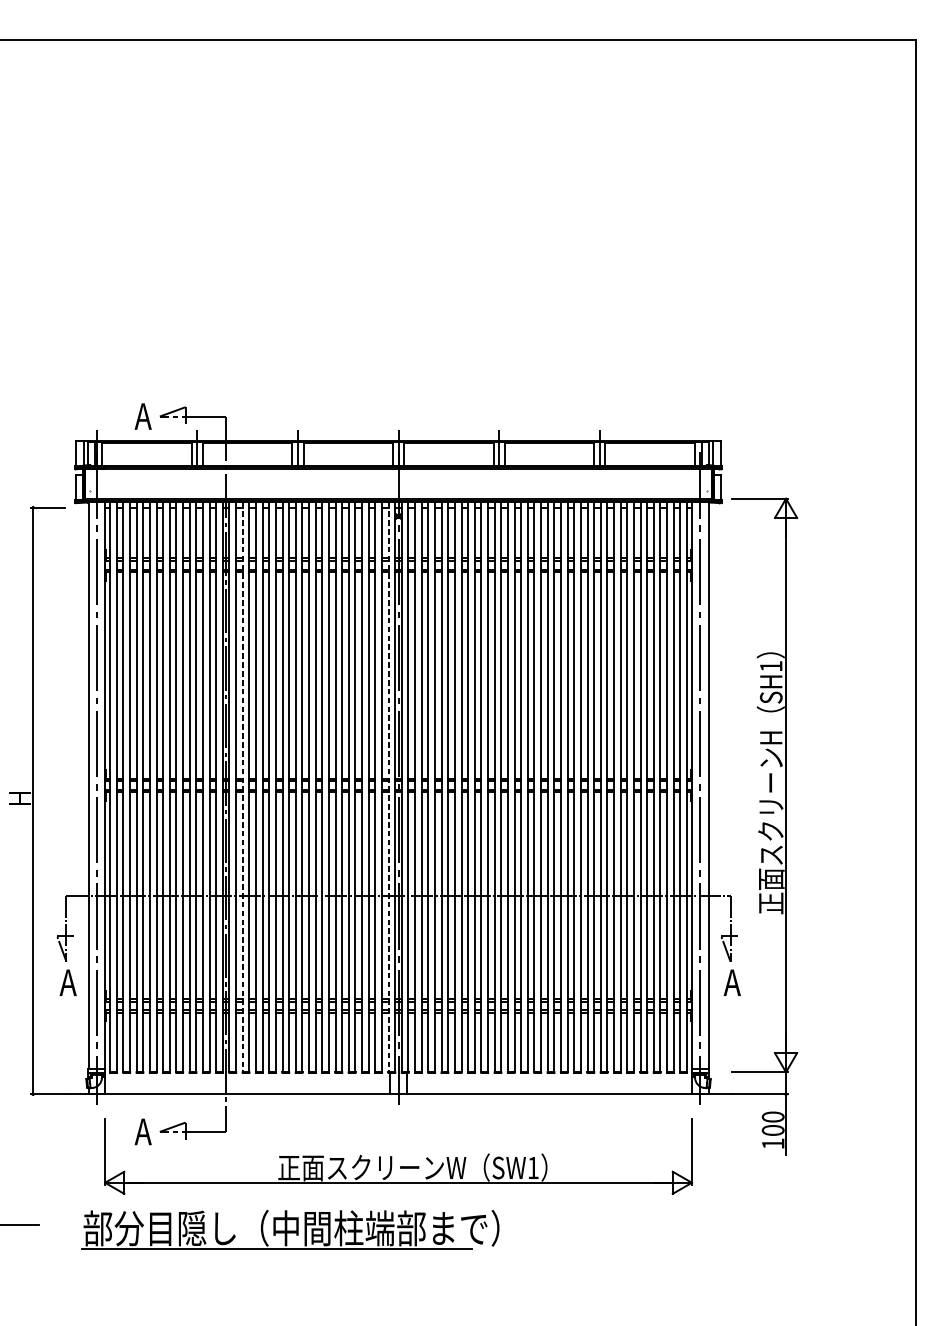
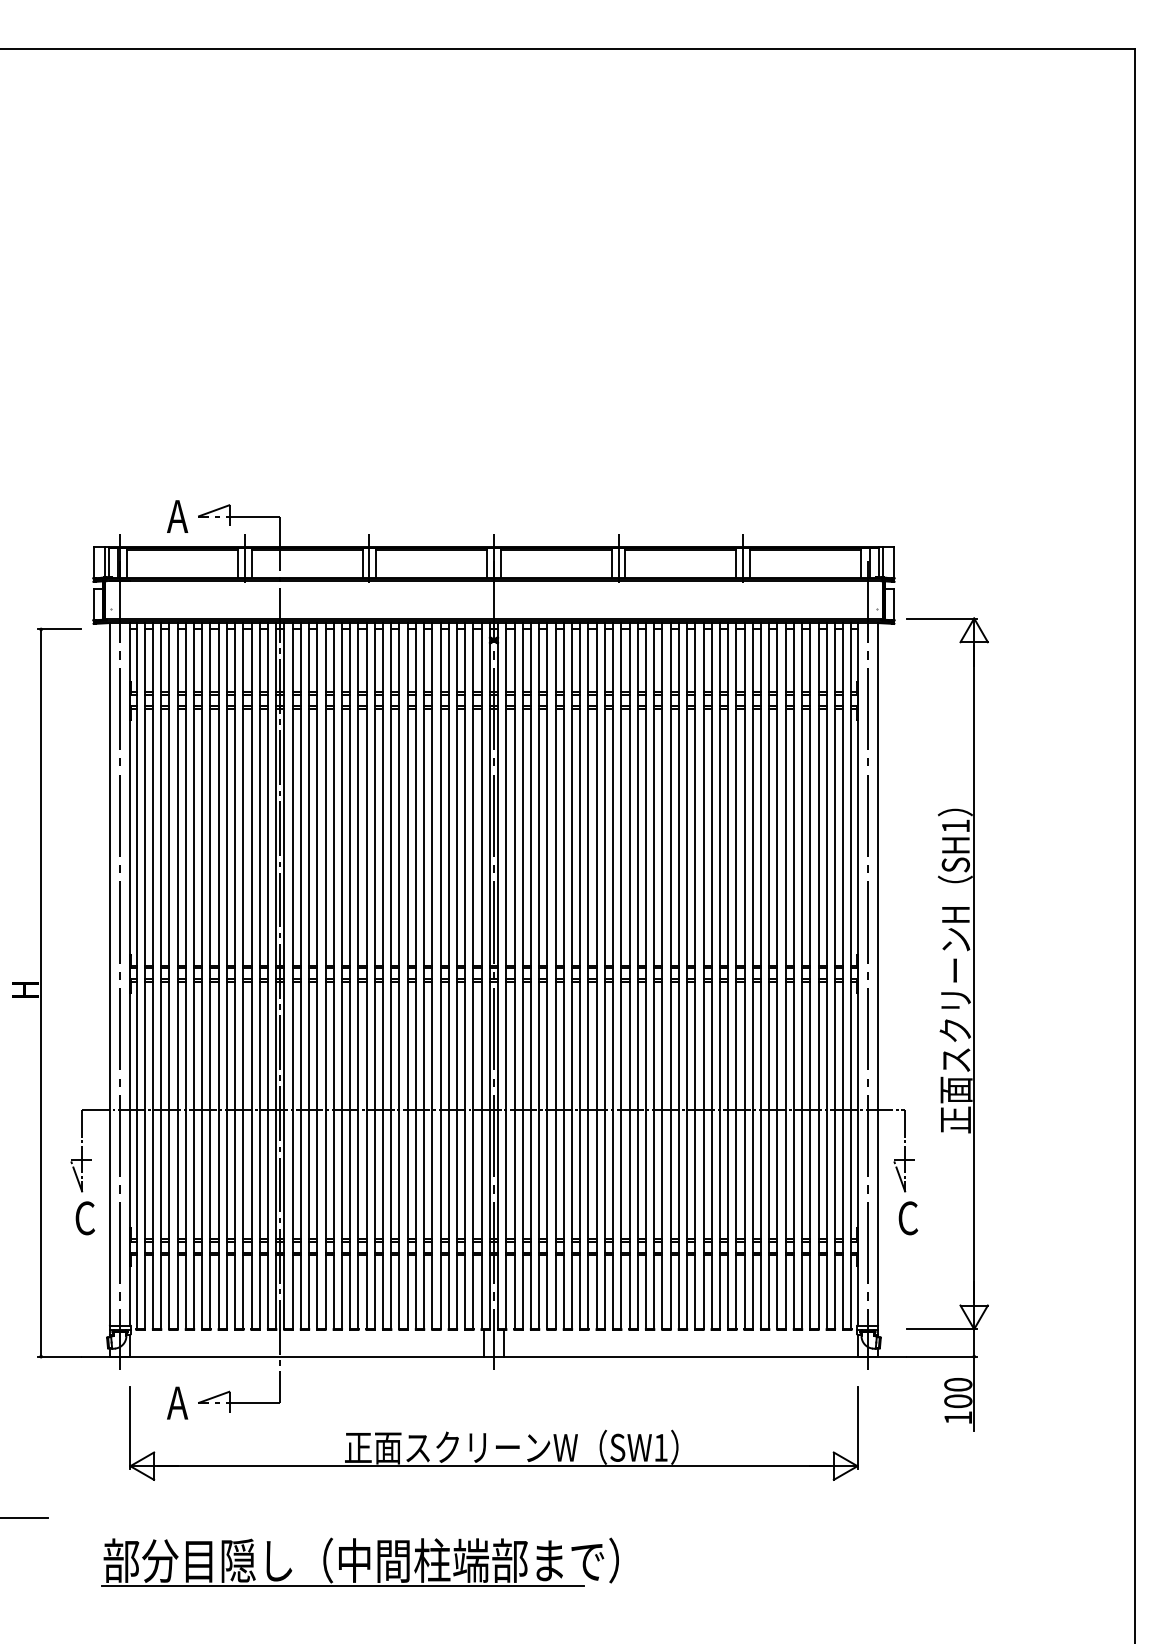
line: (242, 787) -> (300, 976), dashed -> solid
line: (388, 787) -> (481, 976), dashed -> solid
text: (68, 982) -> (84, 1218), A -> C
text: (732, 982) -> (907, 1218), A -> C
part: (290, 1229) -> (359, 1561), moved

